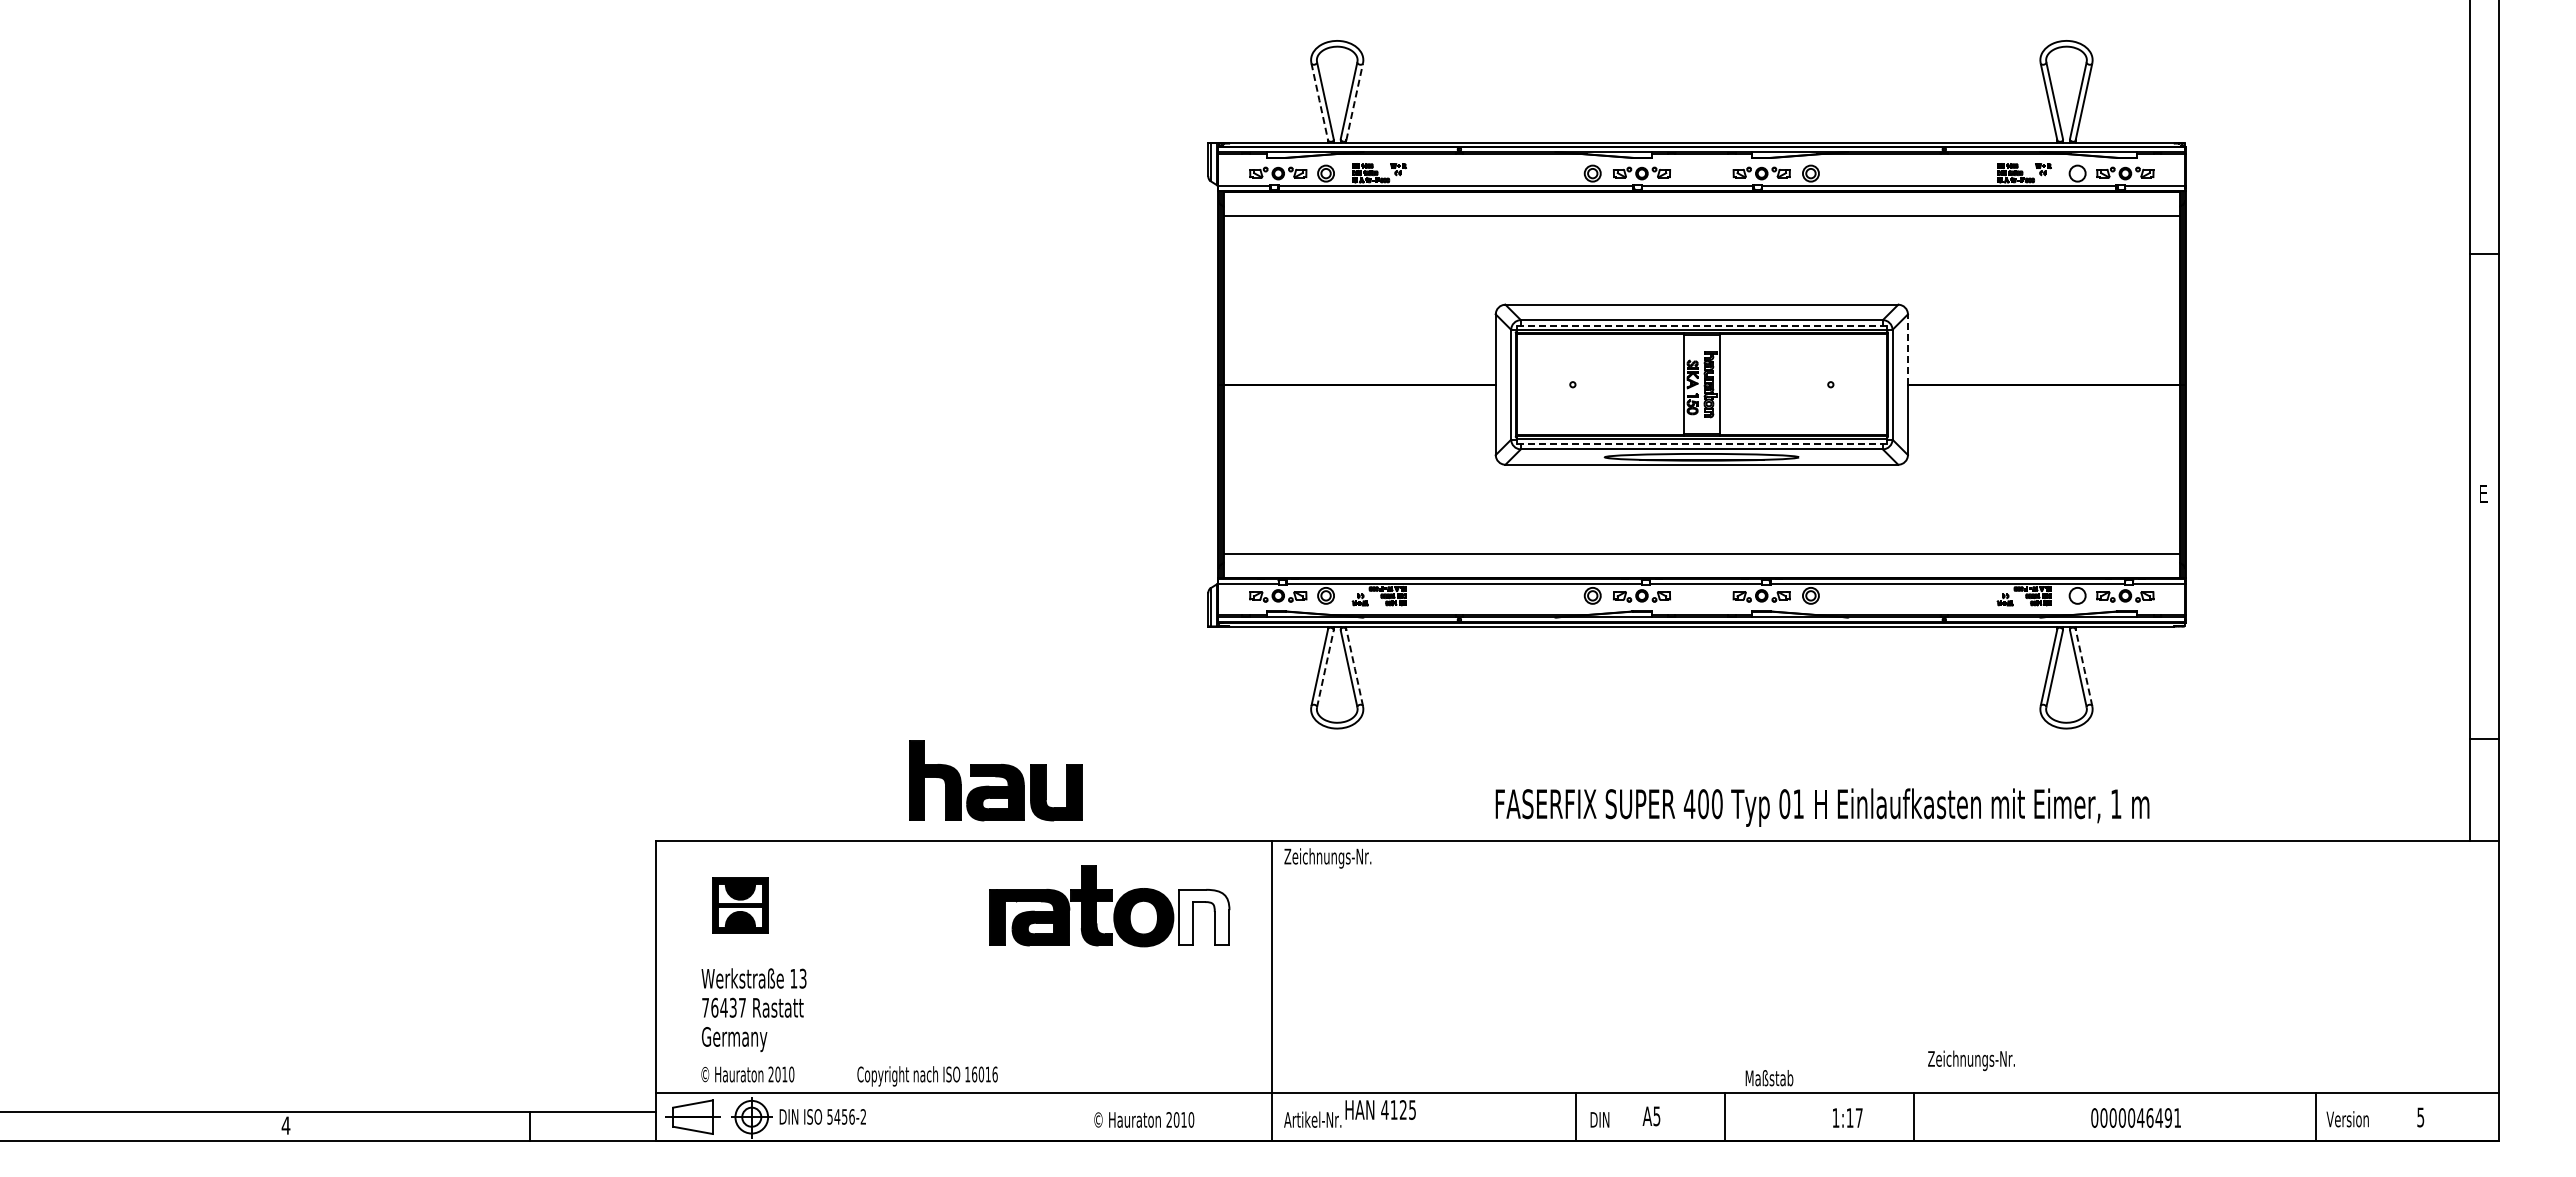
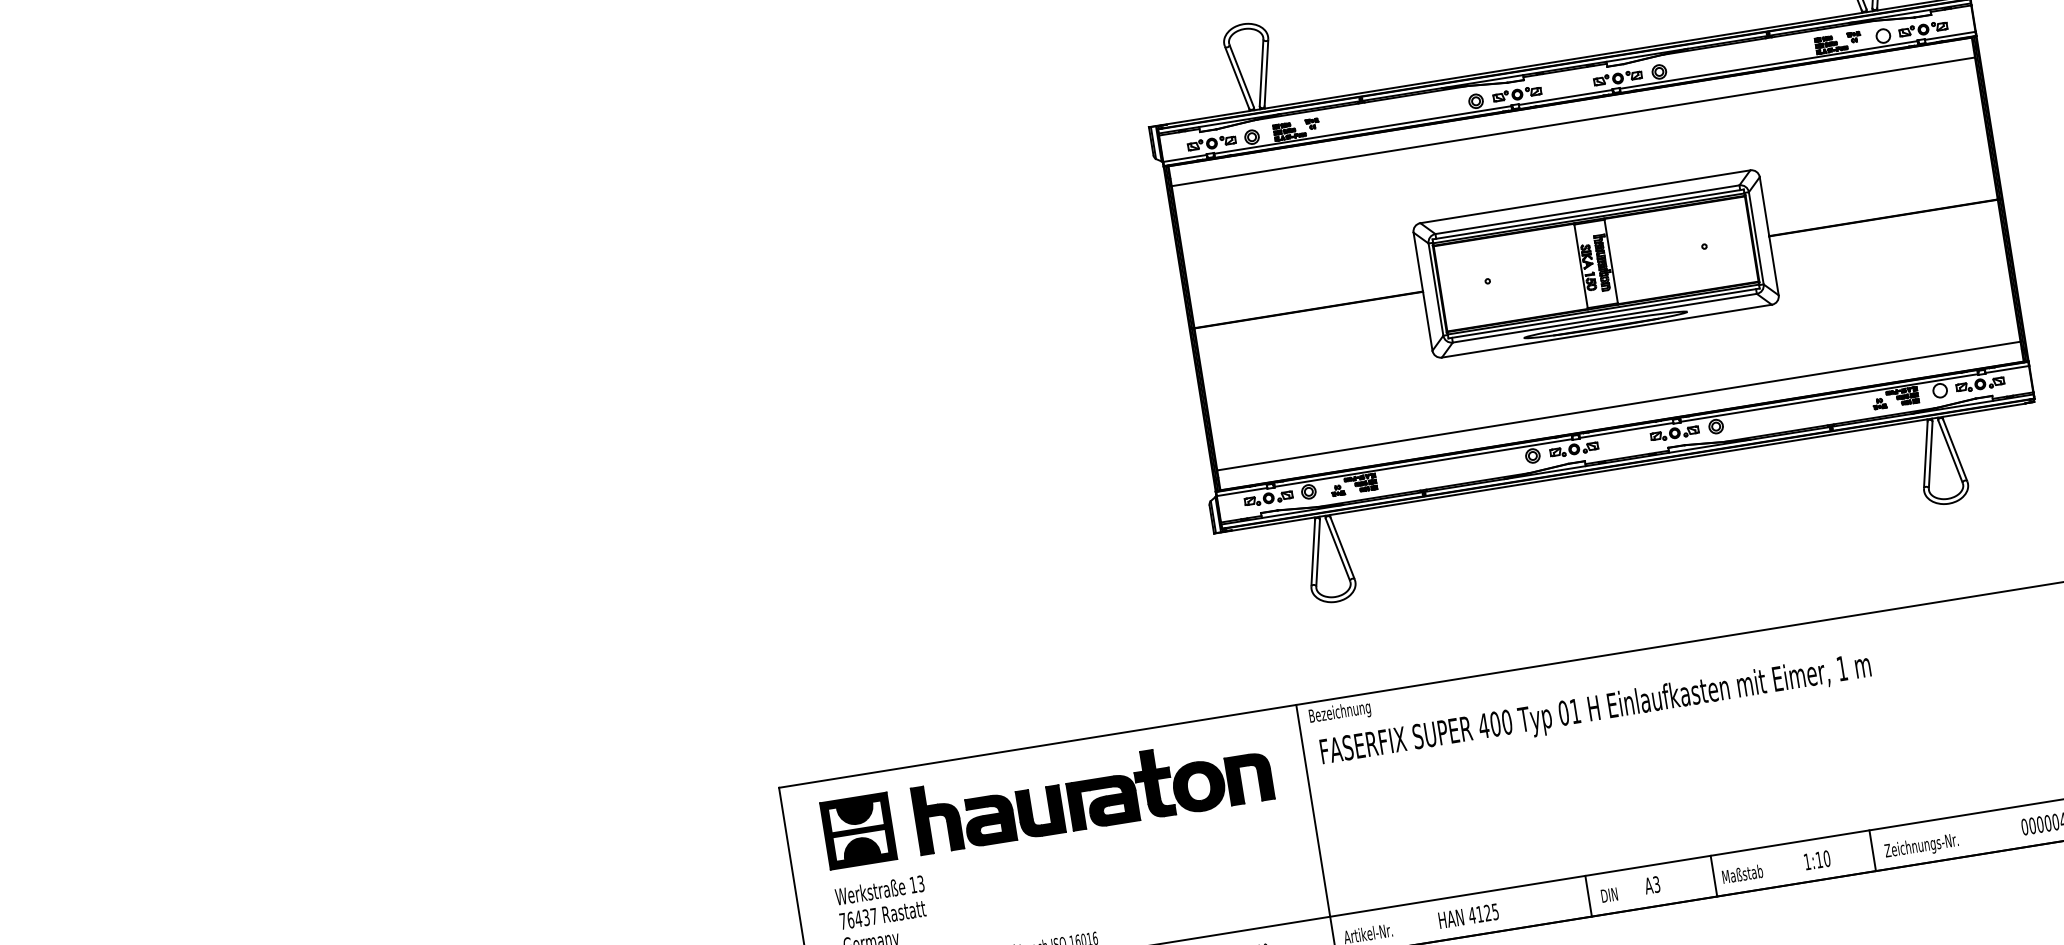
line: (1319, 101) -> (1236, 77), dashed -> solid
line: (1354, 102) -> (1266, 73), dashed -> solid
line: (1702, 325) -> (1588, 214), dashed -> solid
line: (1907, 349) -> (1764, 206), dashed -> solid
line: (1701, 443) -> (1603, 313), dashed -> solid
line: (1354, 667) -> (1342, 548), dashed -> solid
line: (2083, 667) -> (1954, 450), dashed -> solid
line: (1325, 669) -> (1318, 553), dashed -> solid
part: (995, 780) -> (988, 810), moved
text: (1822, 807) -> (1595, 710), moved
text: (1327, 858) -> (1345, 712), Zeichnungs-Nr. -> Bezeichnung
part: (740, 905) -> (858, 830), size x1.43
fill: (1203, 917) -> (1249, 778), added
text: (1971, 1060) -> (1921, 846), moved
text: (1769, 1078) -> (1742, 874), moved
text: (1380, 1109) -> (1468, 915), moved
text: (1656, 1115) -> (1656, 883), A5 -> A3
text: (1858, 1117) -> (1826, 858), 1:17 -> 1:10

